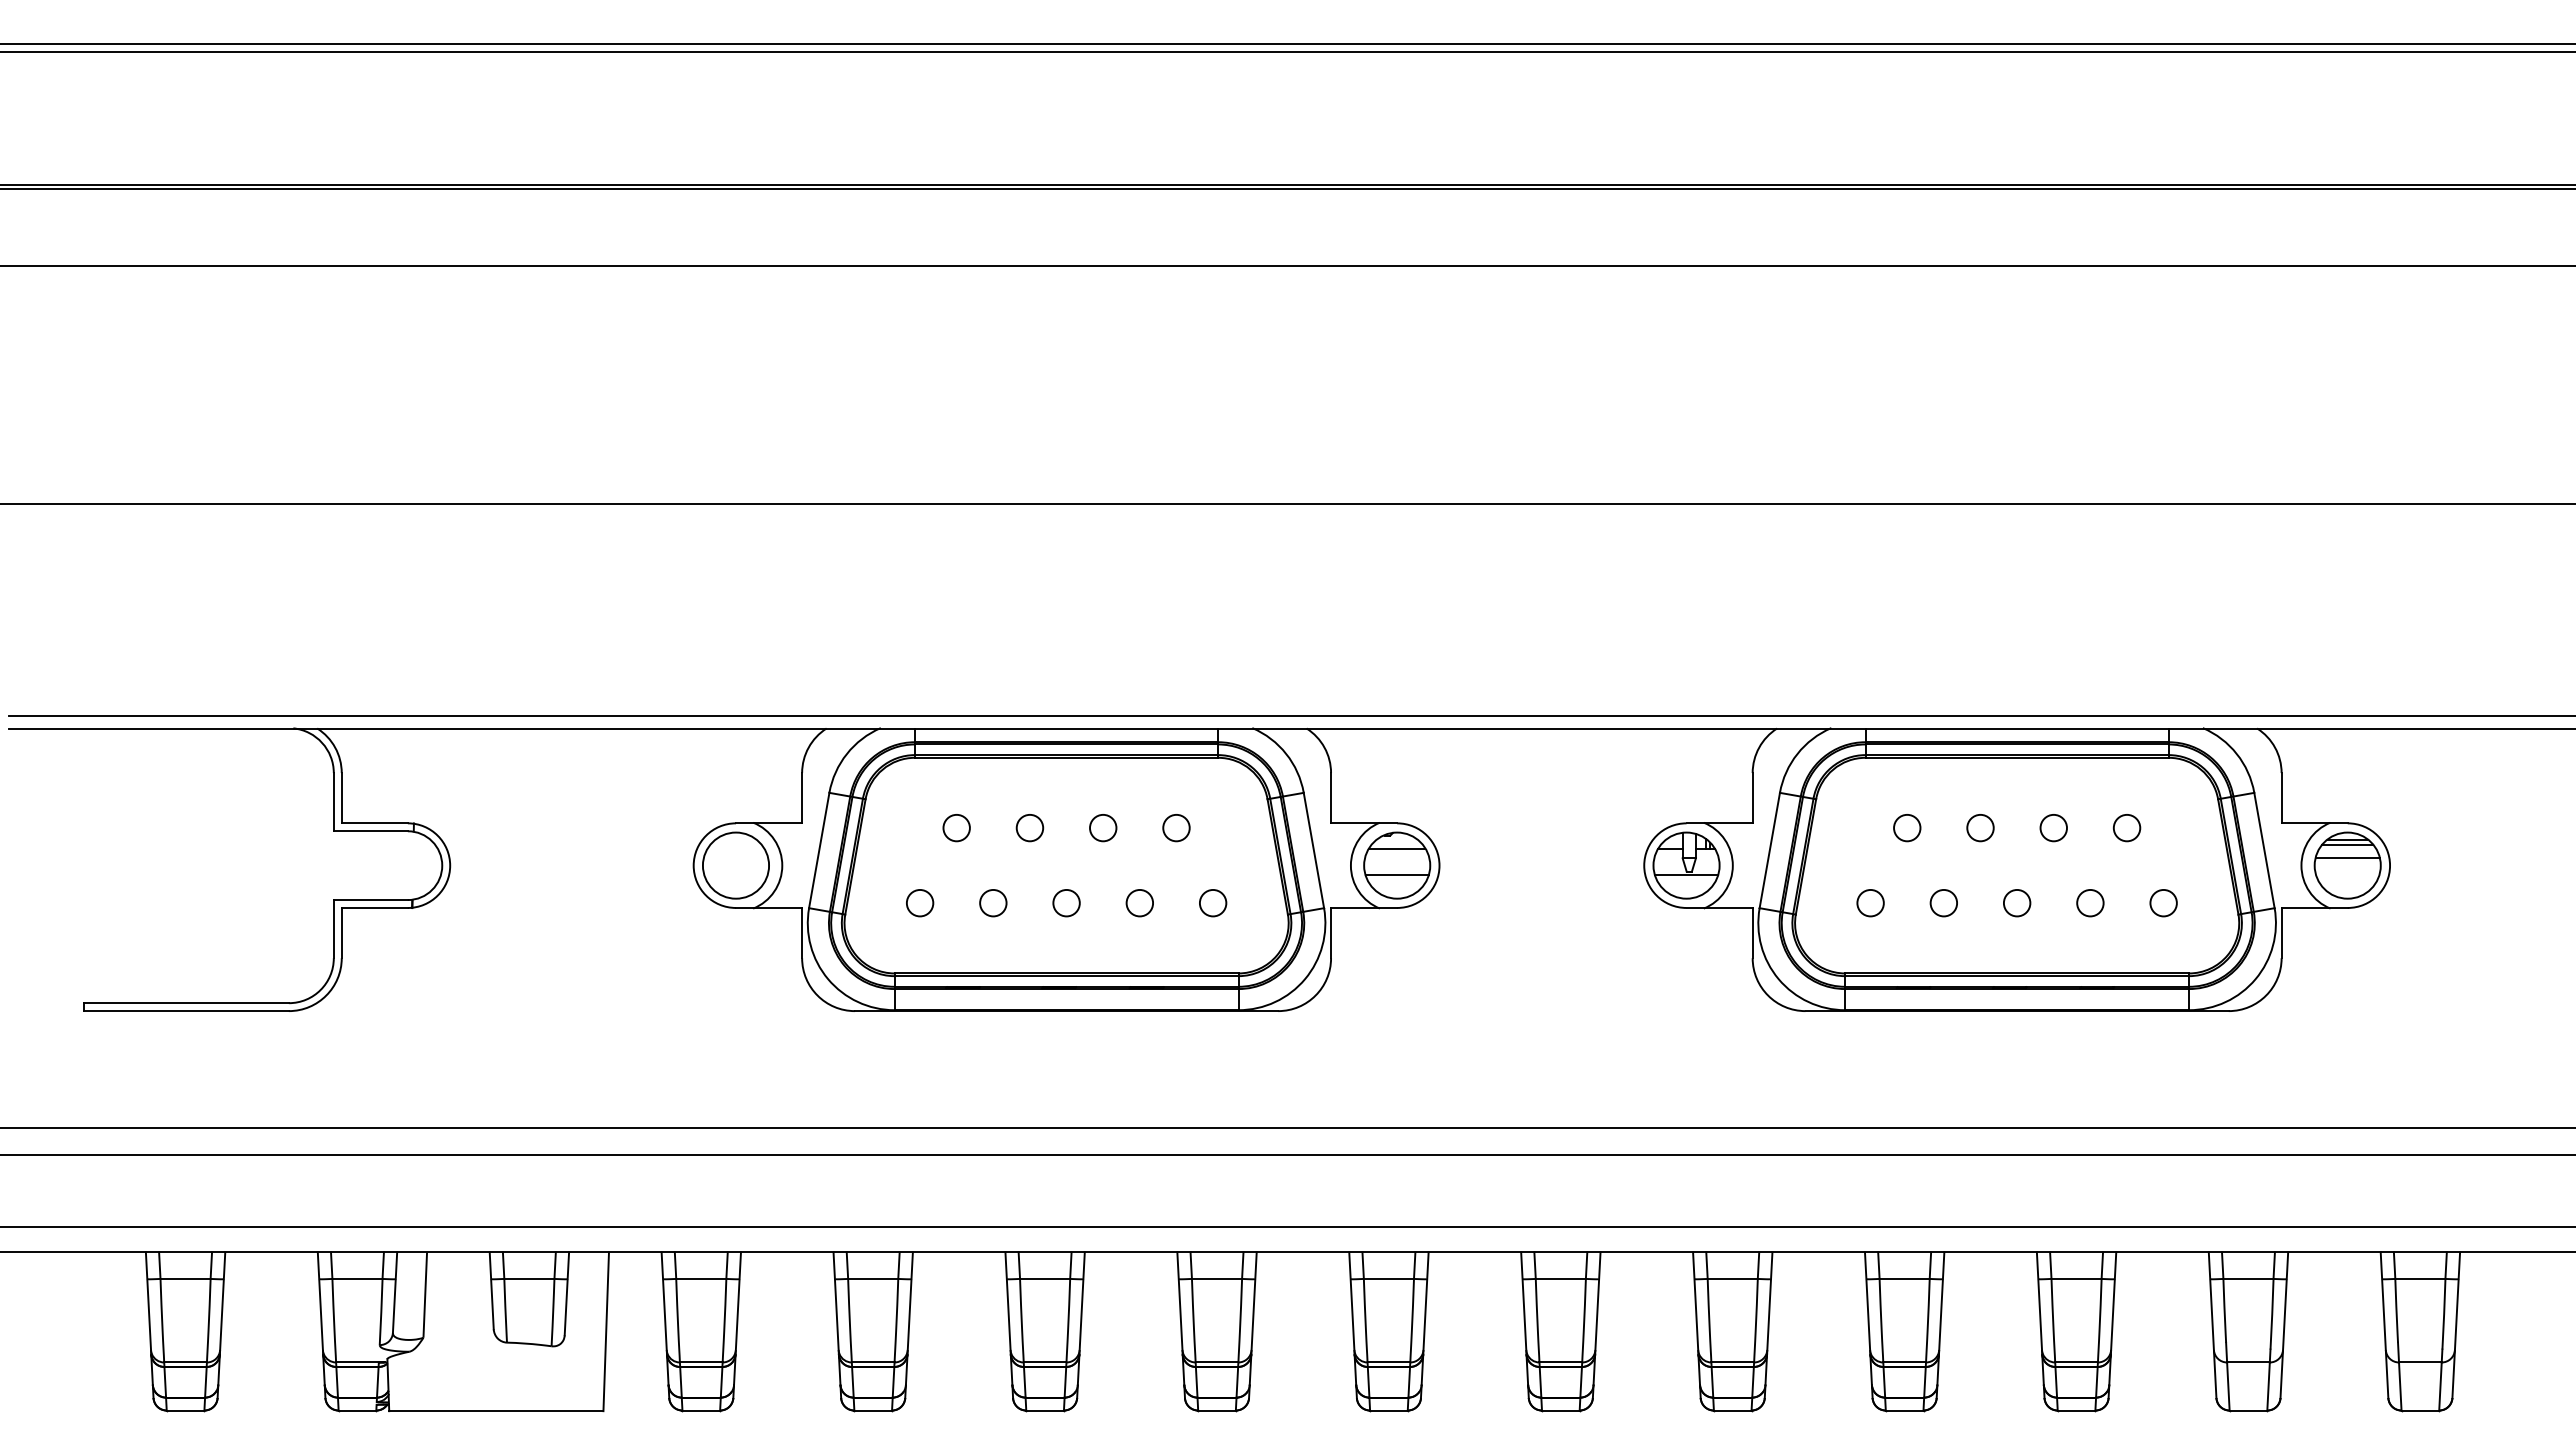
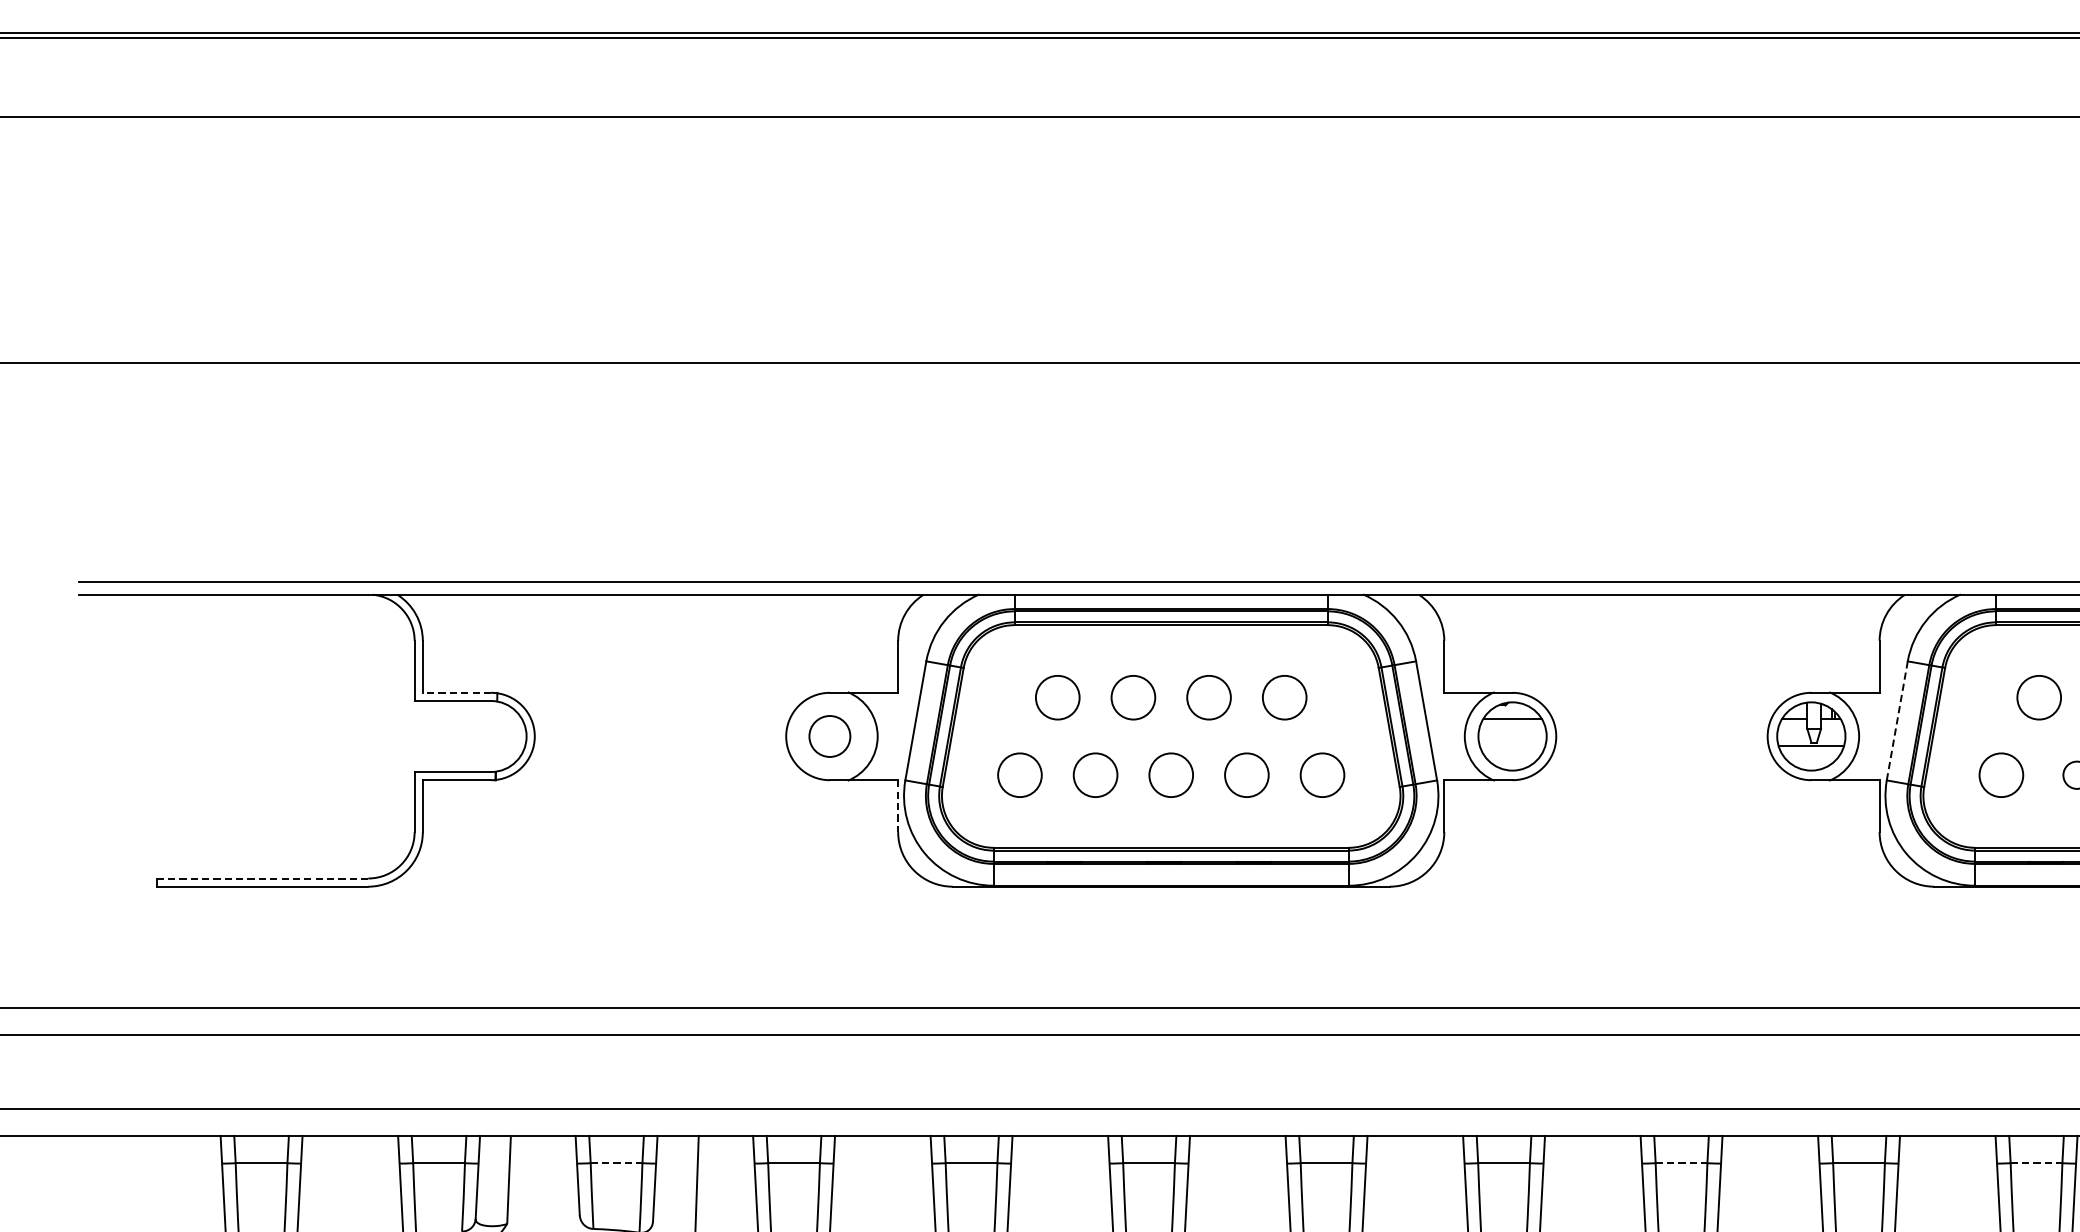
line: (374, 823) -> (456, 692), solid -> dashed
circle: (956, 827) -> (1057, 697), size x1.6
circle: (1029, 827) -> (1132, 697), size x1.6
circle: (1103, 827) -> (1209, 697), size x1.6
circle: (1176, 827) -> (1284, 697), size x1.6
circle: (1907, 827) -> (2039, 697), size x1.6
line: (1769, 850) -> (1896, 720), solid -> dashed
circle: (735, 865) -> (829, 736), size x0.6
line: (1396, 875) -> (1511, 746), removed
circle: (919, 902) -> (1019, 774), size x1.6
circle: (993, 902) -> (1095, 774), size x1.6
circle: (1066, 902) -> (1171, 774), size x1.6
circle: (1139, 902) -> (1246, 774), size x1.6
circle: (1212, 902) -> (1321, 774), size x1.6
circle: (1870, 902) -> (2001, 774), size x1.6
line: (802, 933) -> (898, 806), solid -> dashed
line: (186, 1003) -> (262, 878), solid -> dashed
line: (529, 1278) -> (616, 1162), solid -> dashed
line: (1561, 1278) -> (1682, 1162), solid -> dashed
line: (1905, 1278) -> (2037, 1162), solid -> dashed

